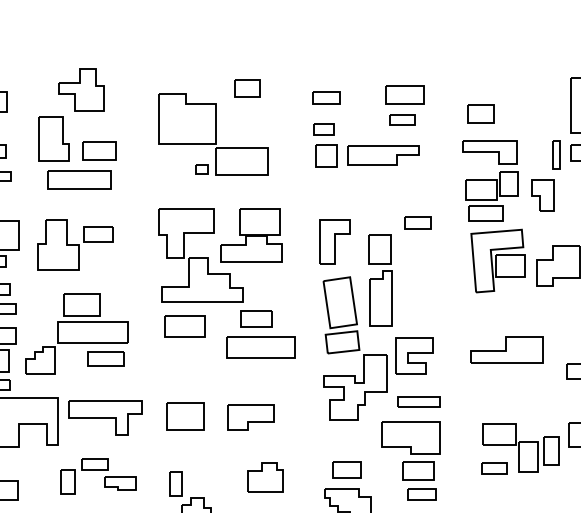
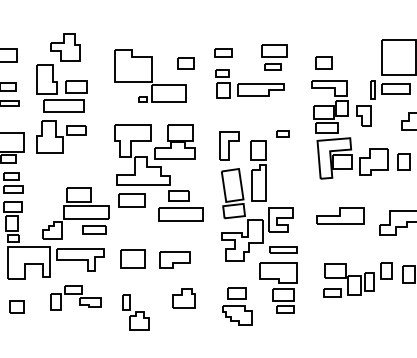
part: (247, 88) -> (185, 63), moved
part: (418, 222) -> (283, 133), size x0.7
part: (76, 244) -> (61, 136), moved
part: (76, 333) -> (75, 213), moved

